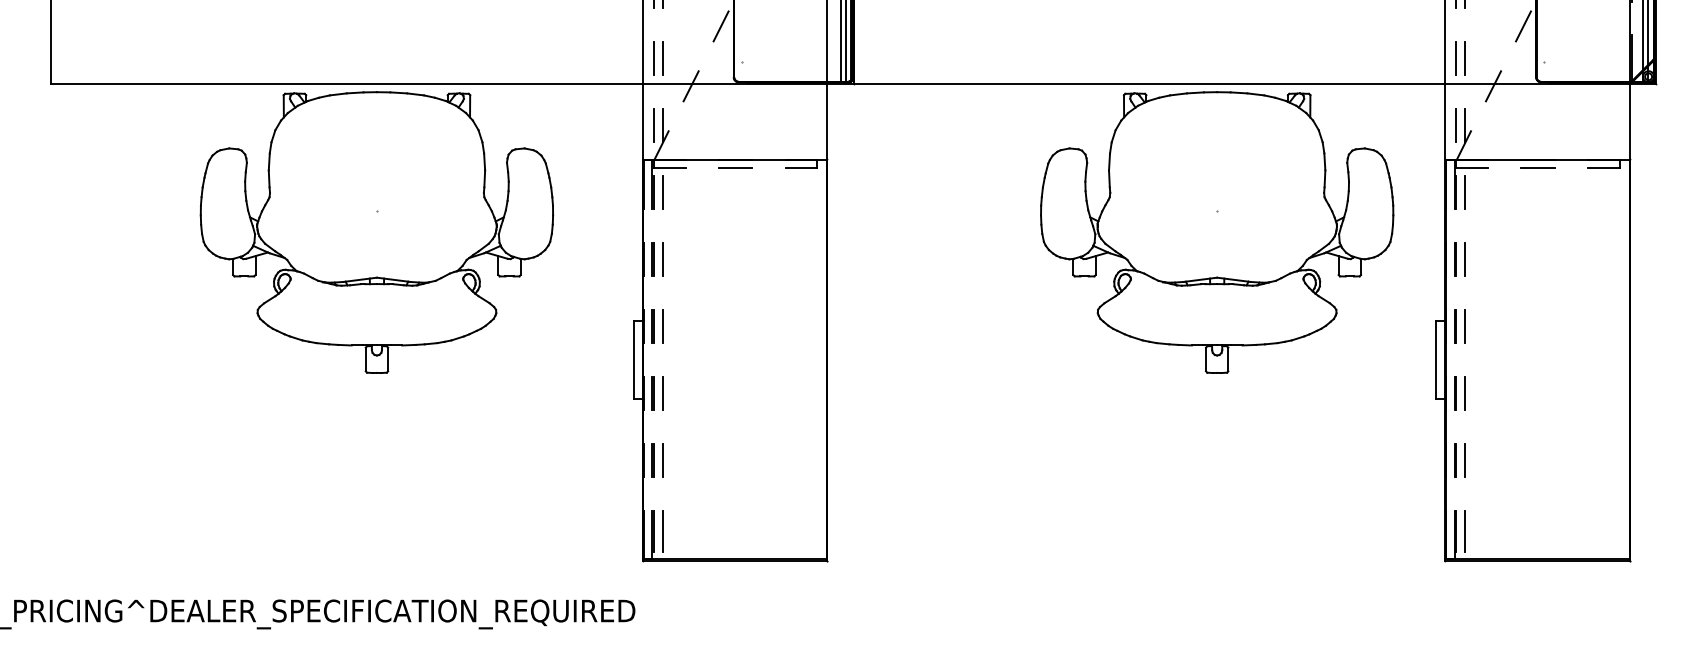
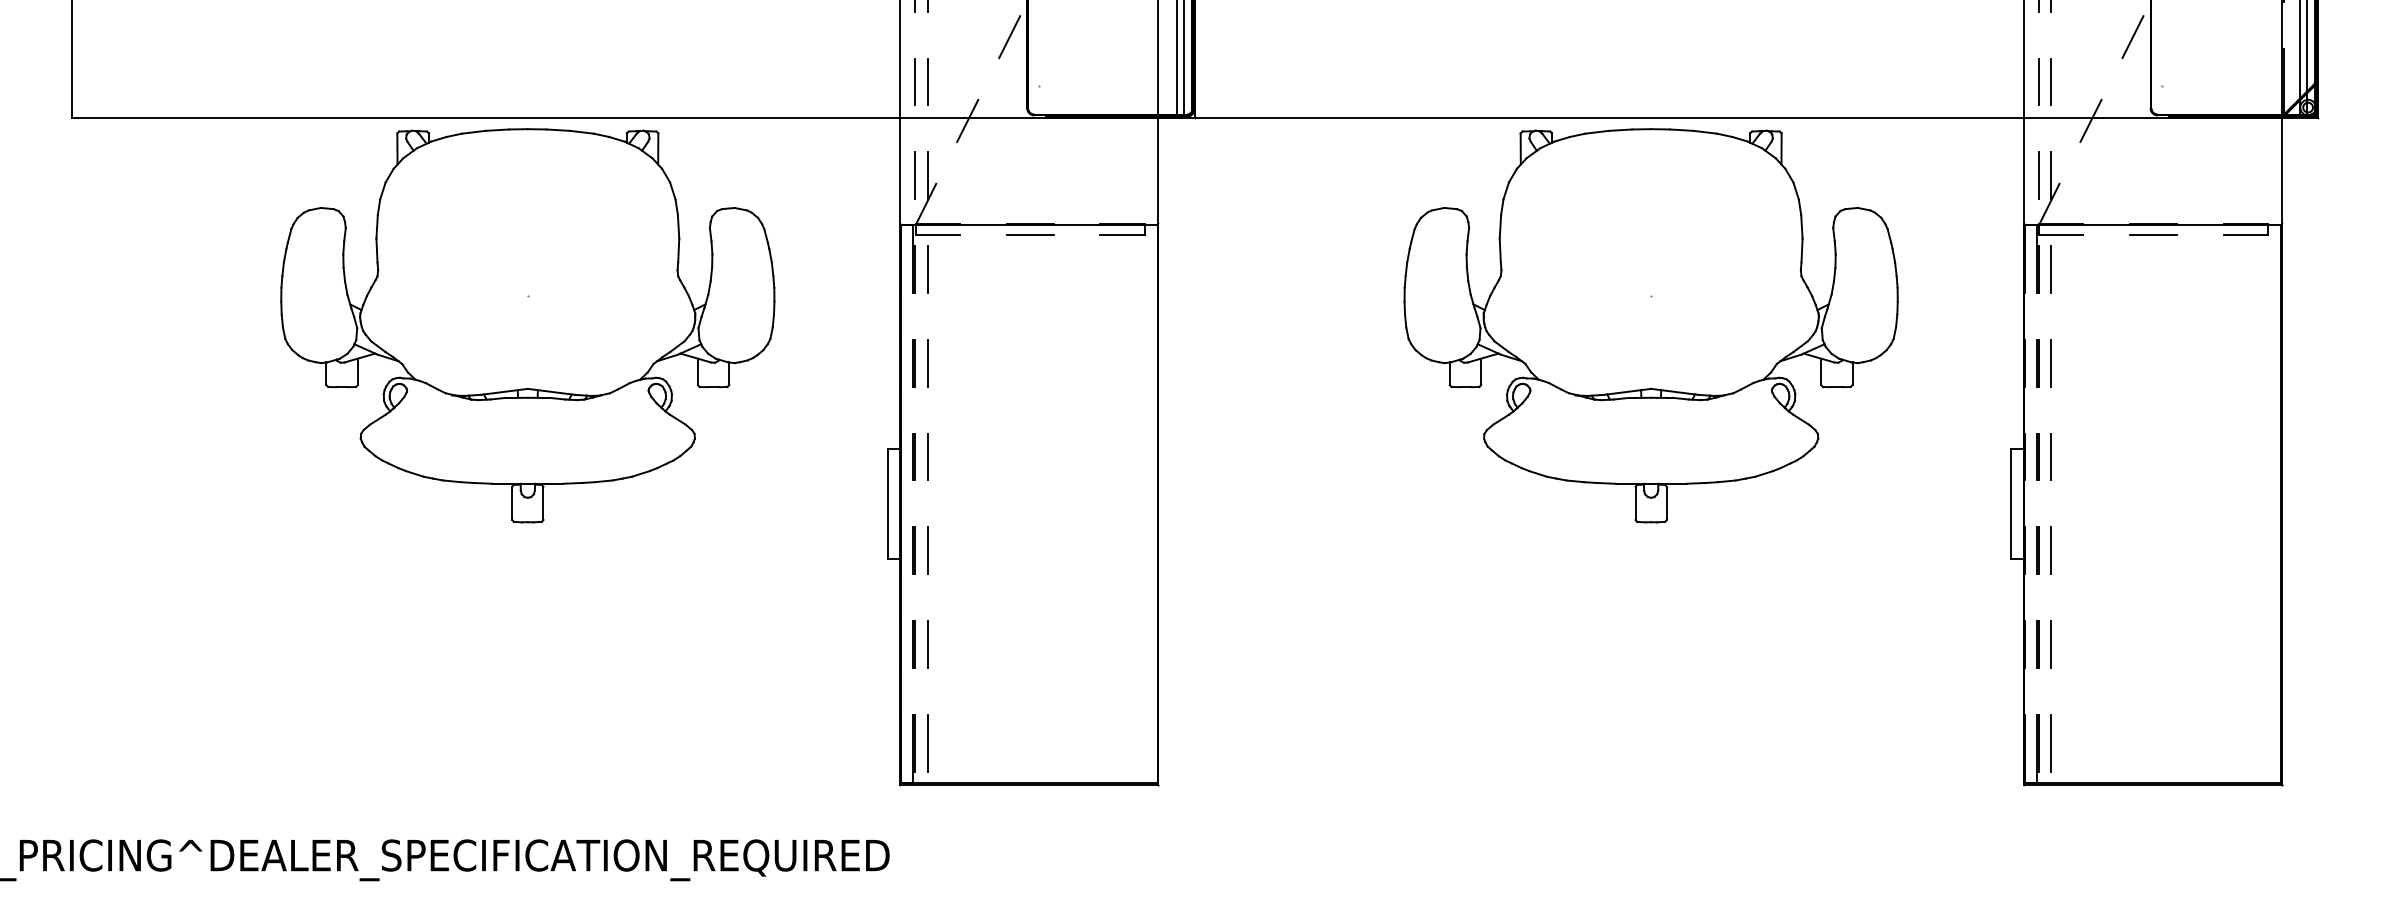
part: (1216, 232) -> (1650, 325), moved

